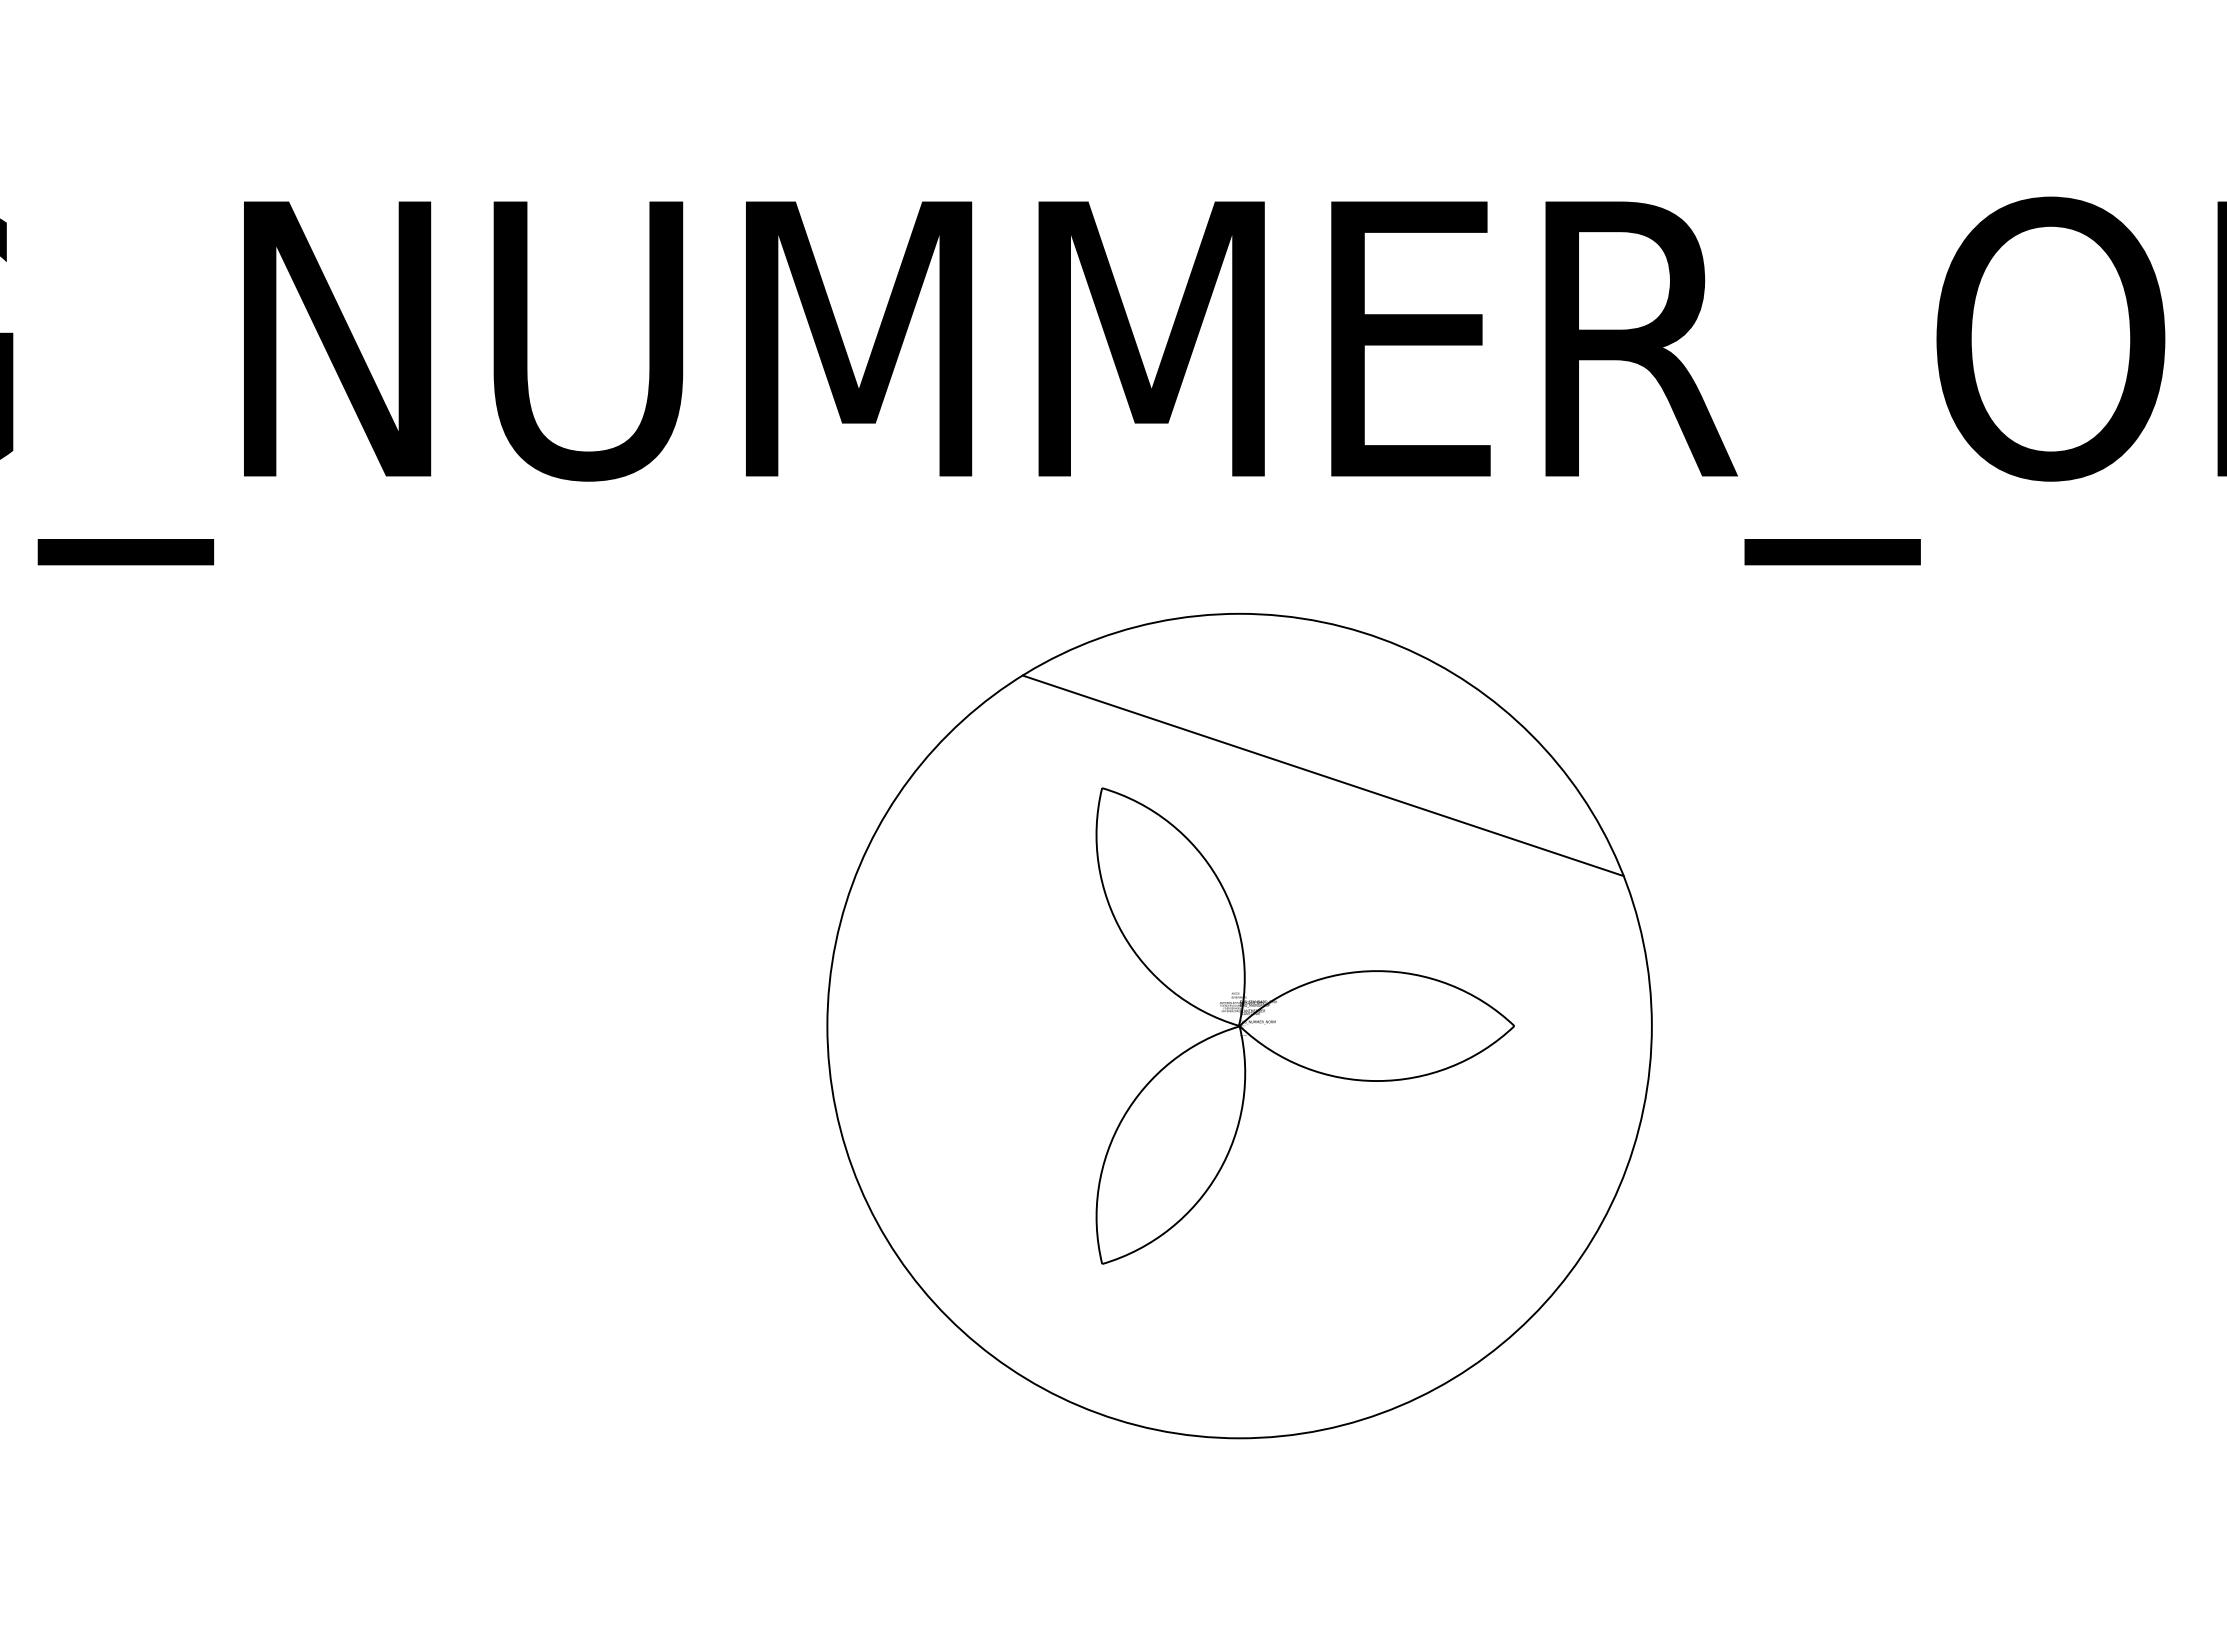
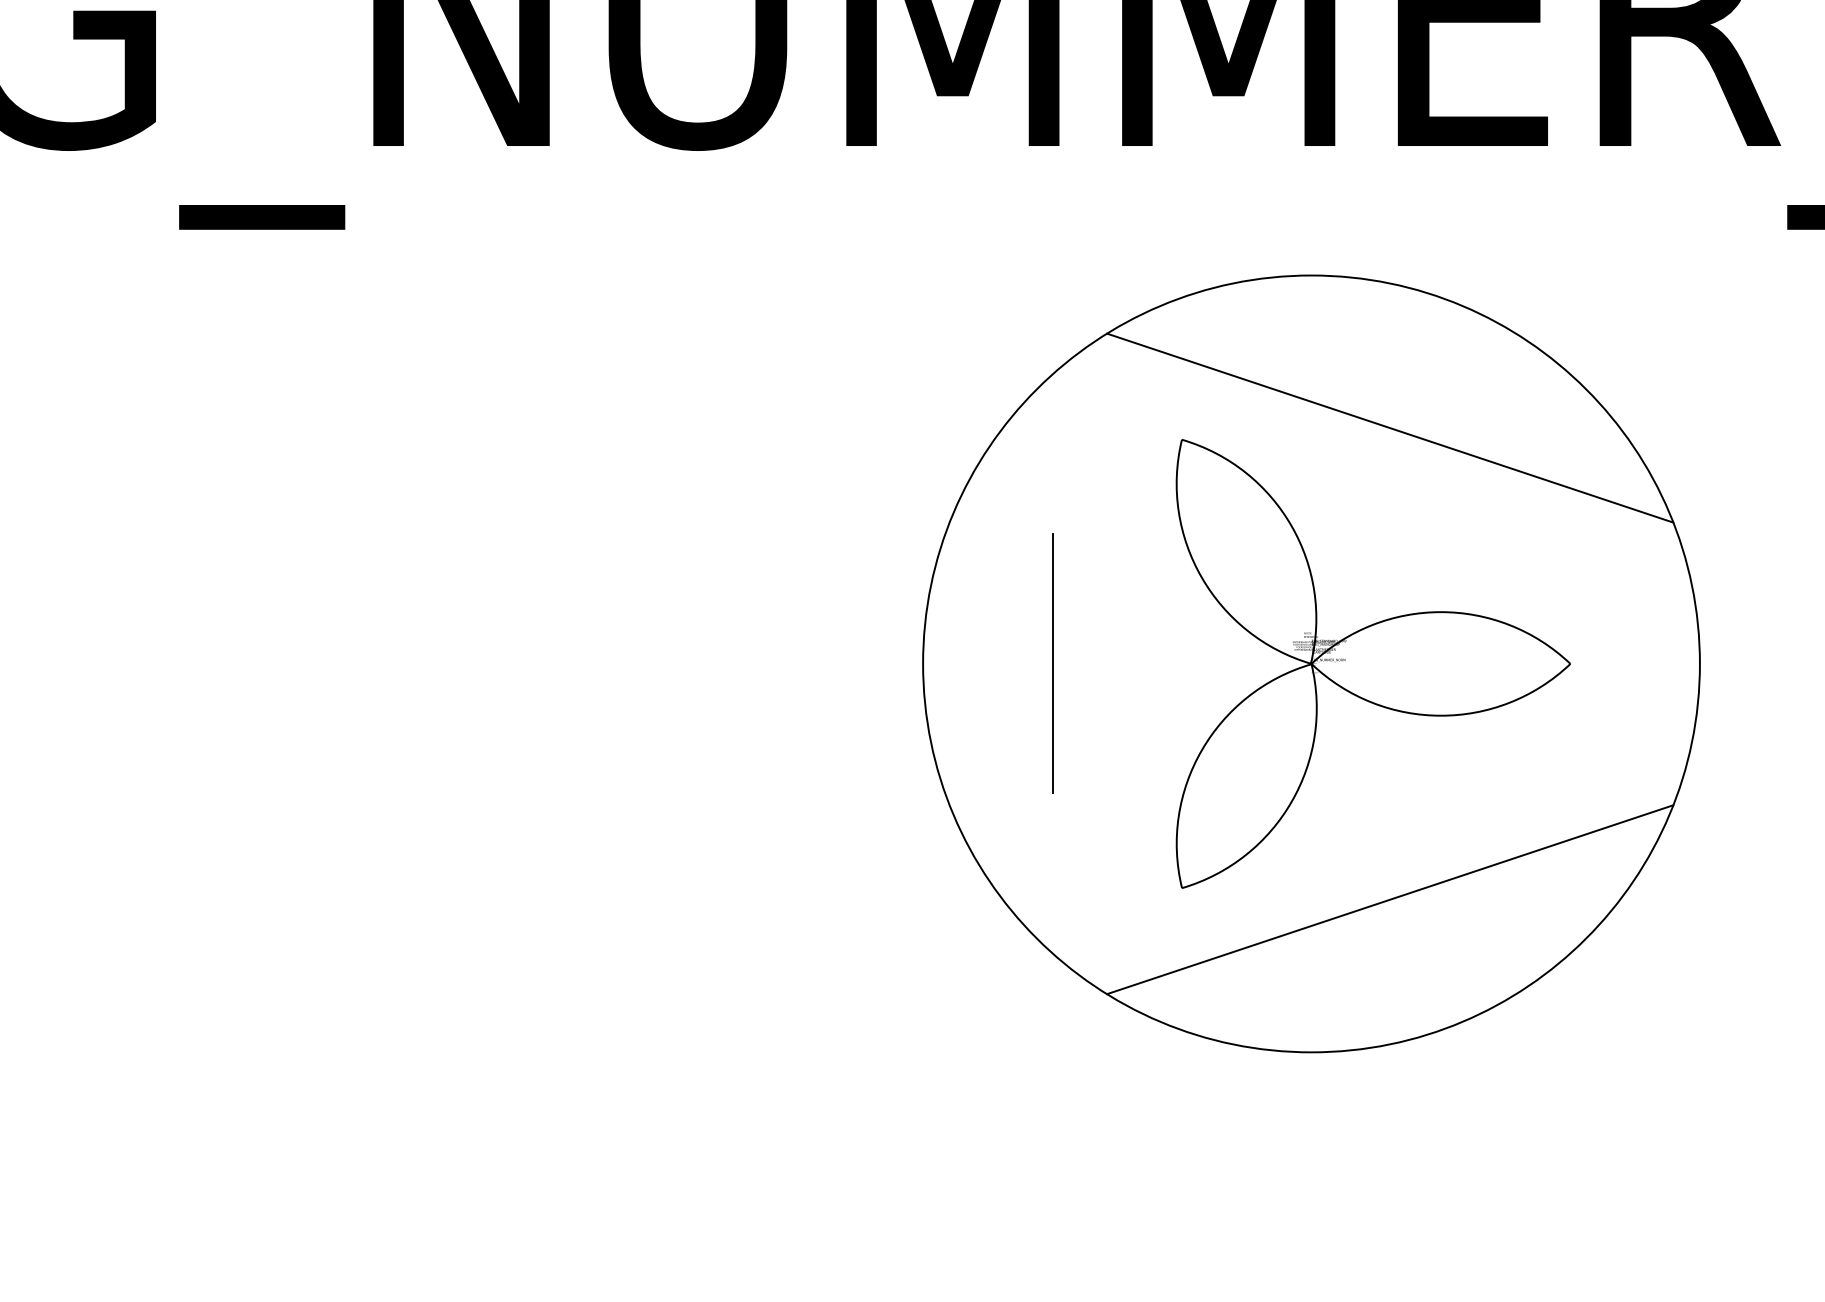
line: (964, 1025) -> (1052, 663), added
line: (1322, 1276) -> (1389, 899), added

